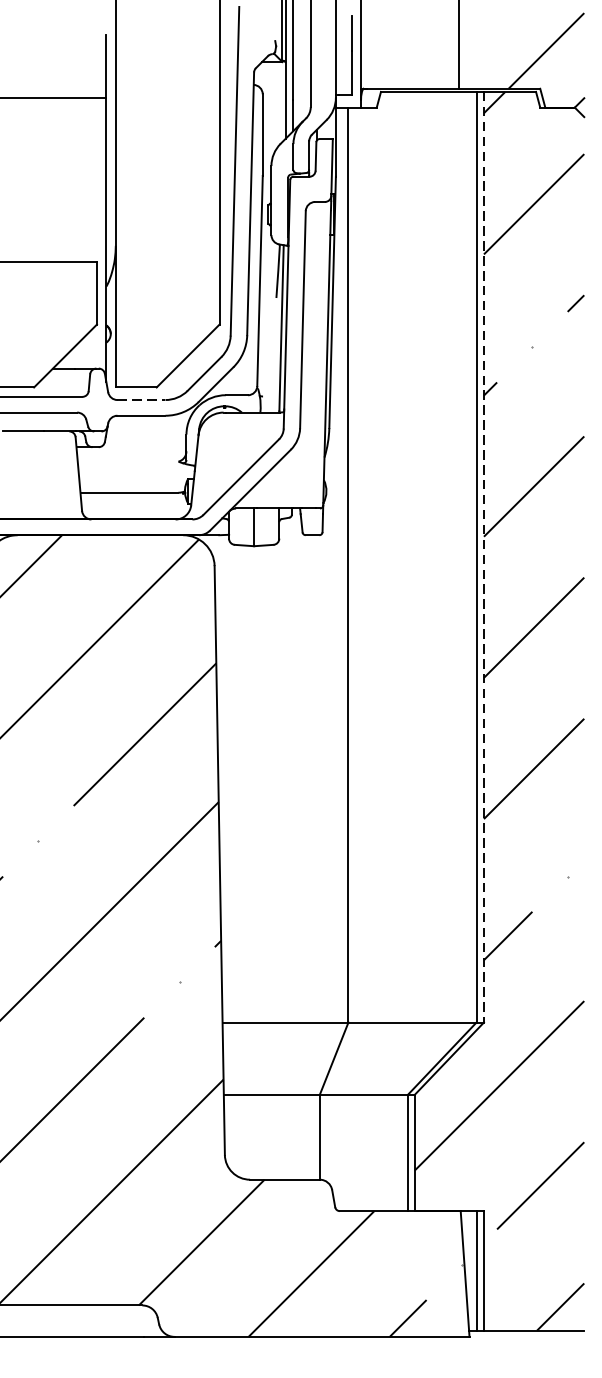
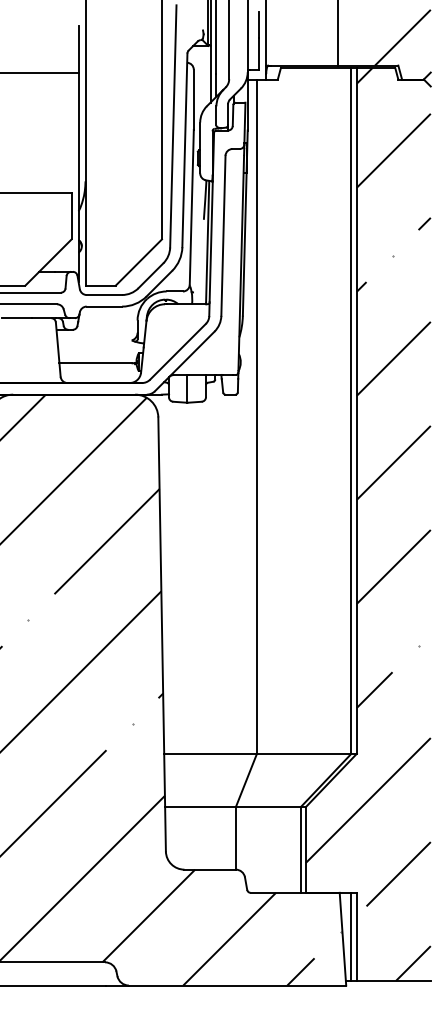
line: (141, 400) -> (104, 295), dashed -> solid
line: (483, 556) -> (356, 410), dashed -> solid

